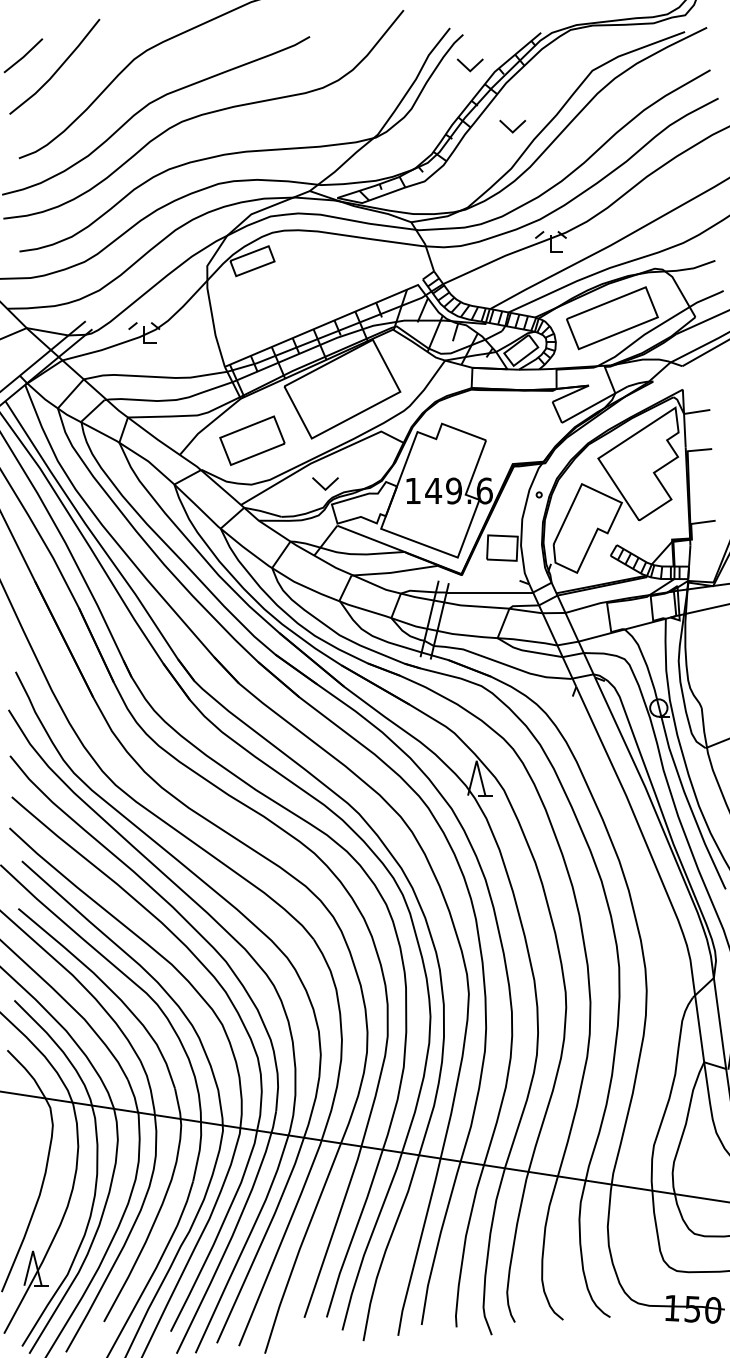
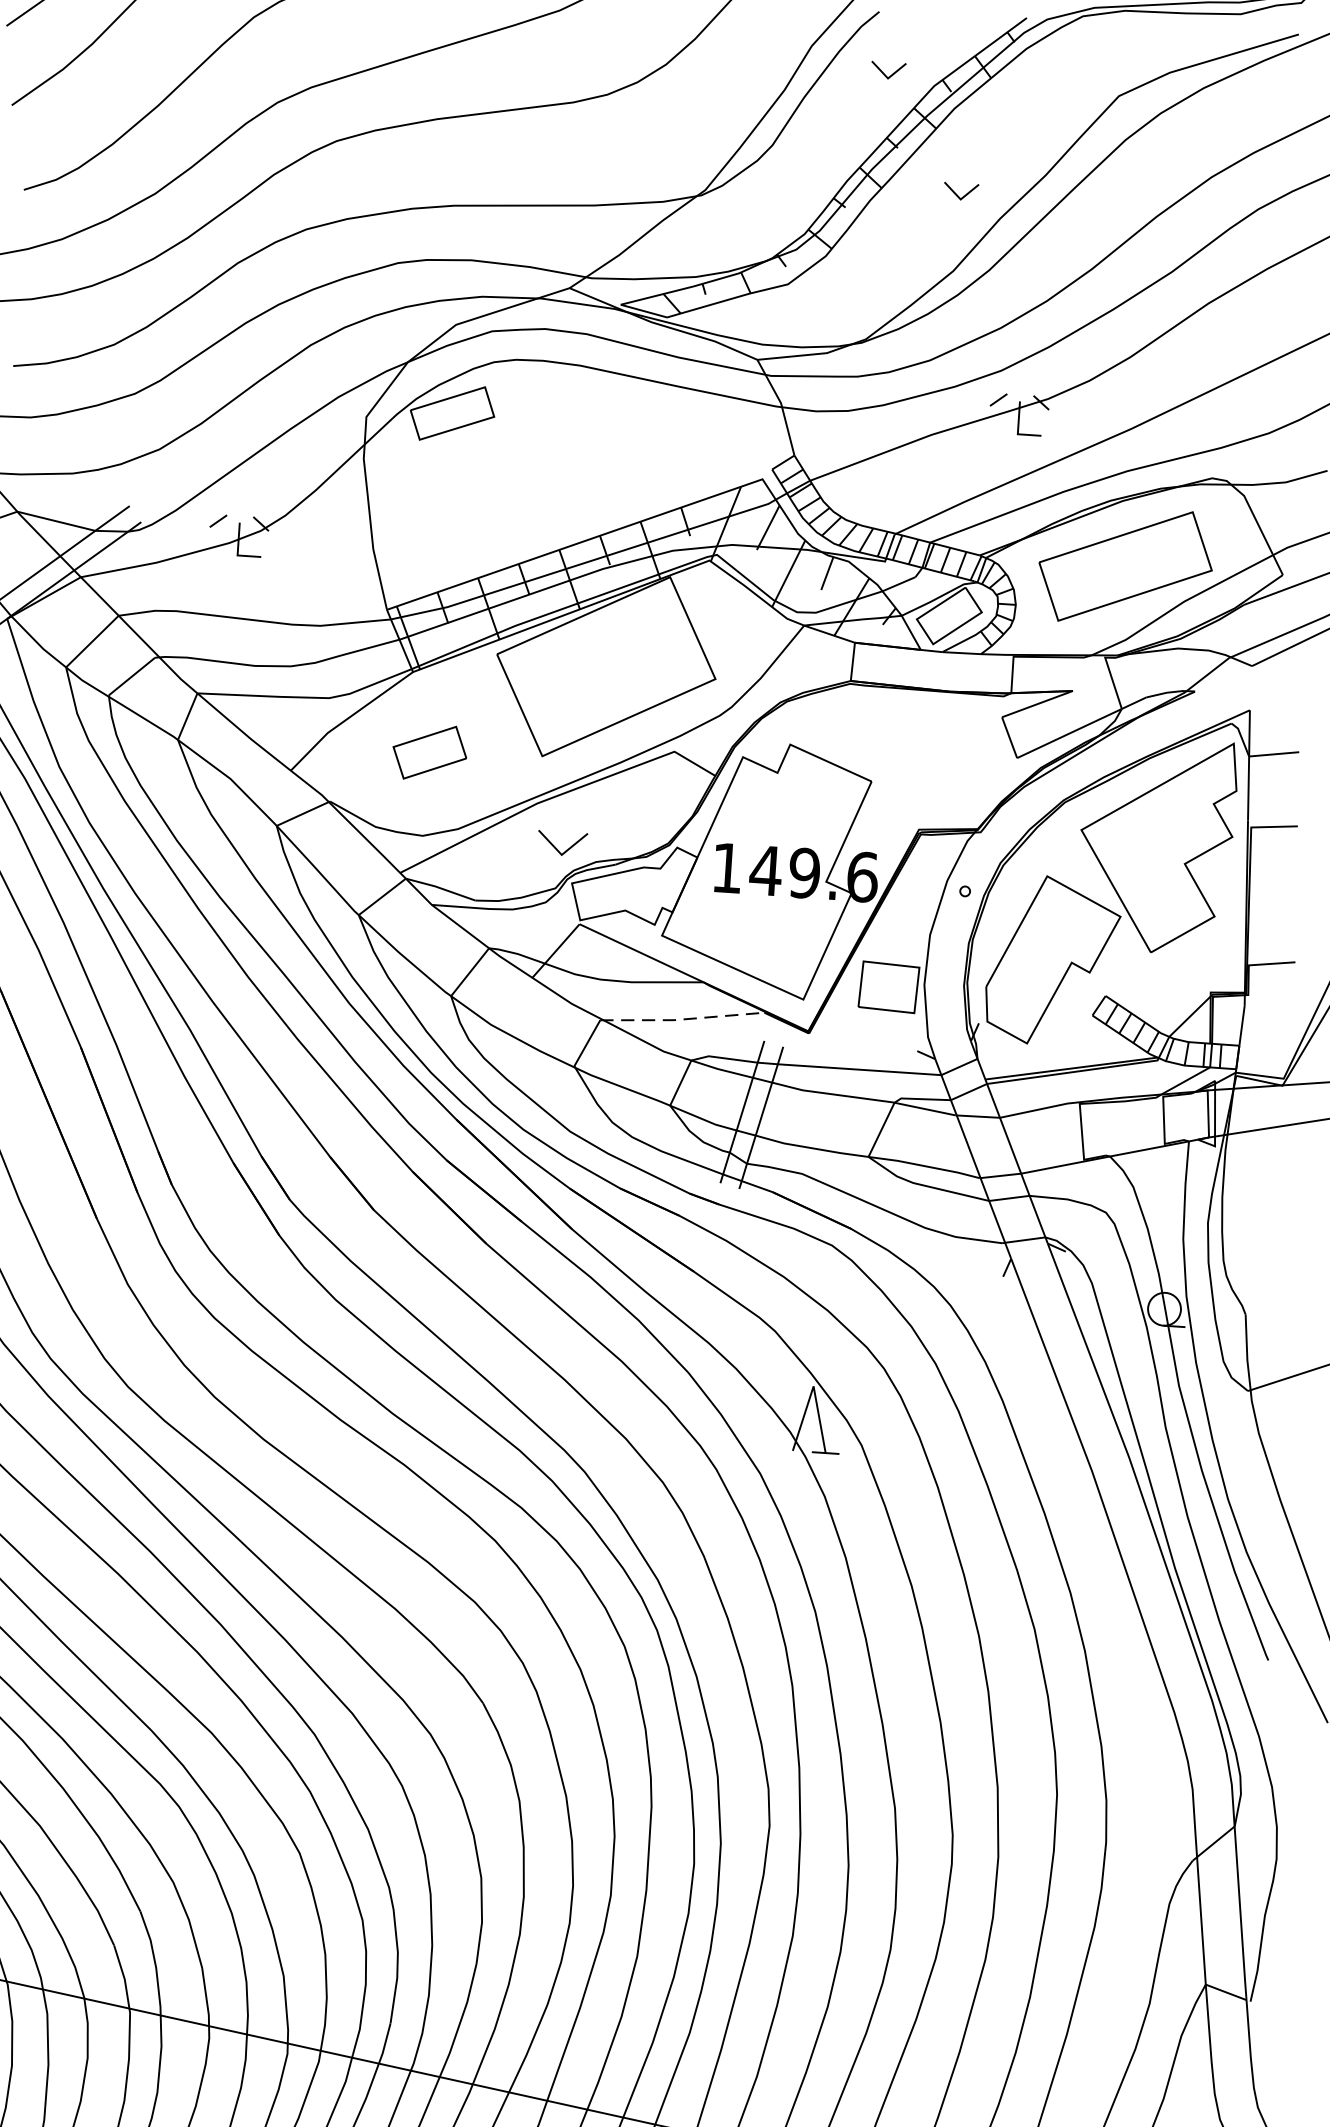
part: (469, 65) -> (887, 70), size x0.7
part: (512, 126) -> (960, 191), size x0.7
part: (252, 440) -> (429, 752), size x0.6
line: (393, 572) -> (679, 1019), solid -> dashed

